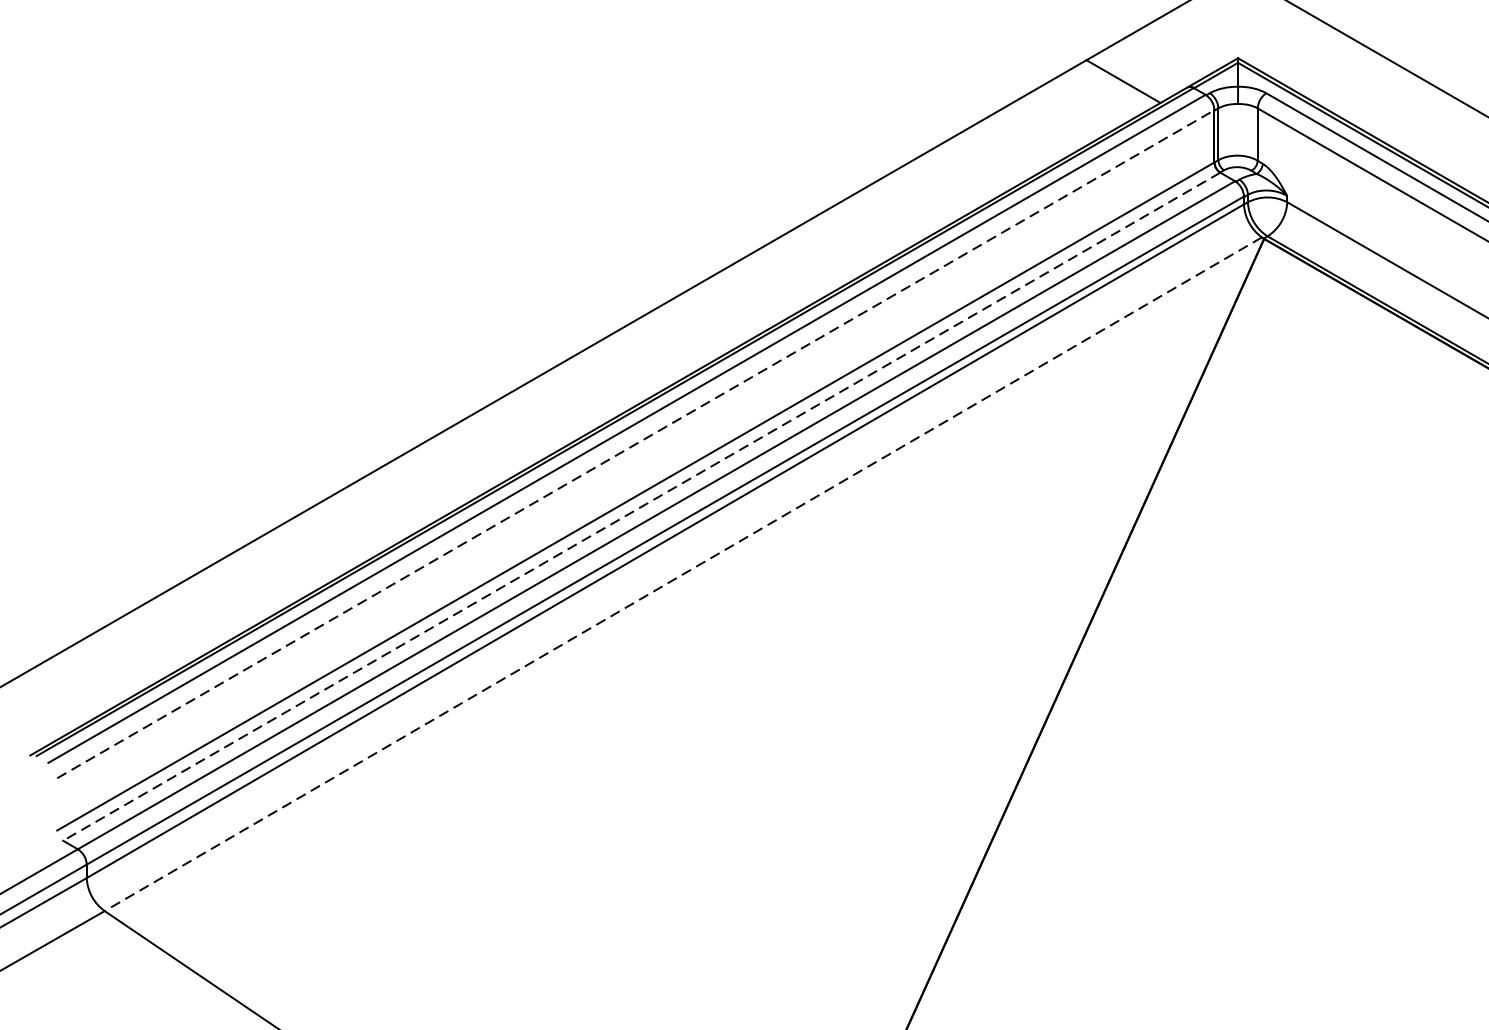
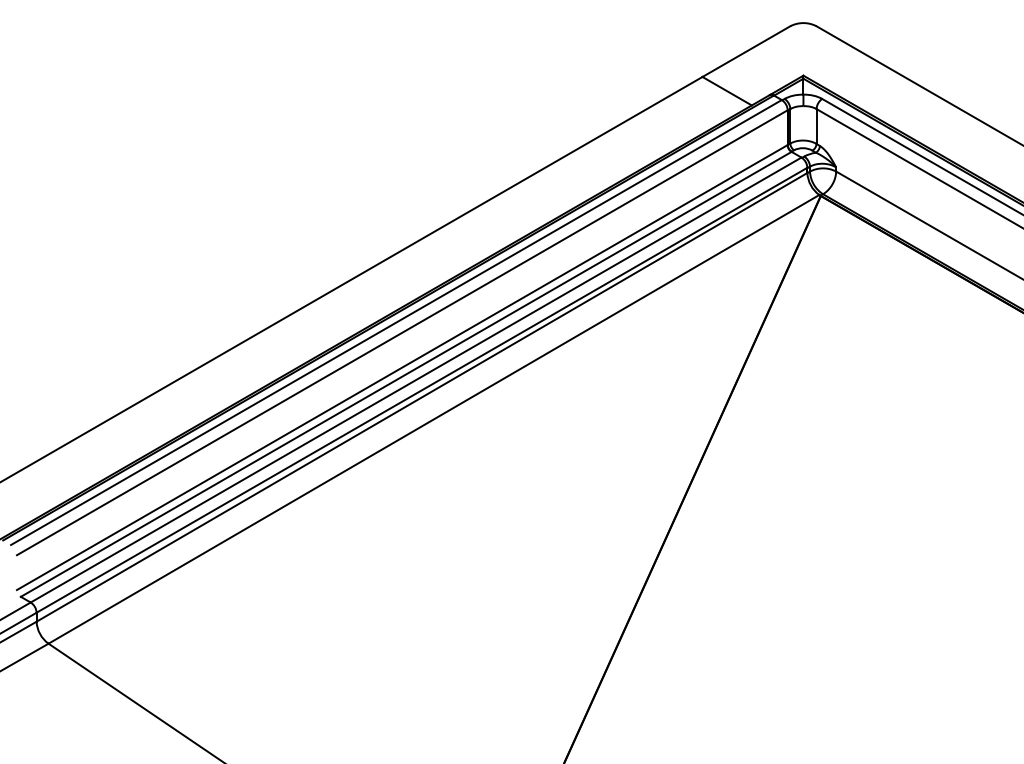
line: (636, 443) -> (402, 332), dashed -> solid
line: (642, 506) -> (406, 374), dashed -> solid
line: (682, 574) -> (433, 419), dashed -> solid

